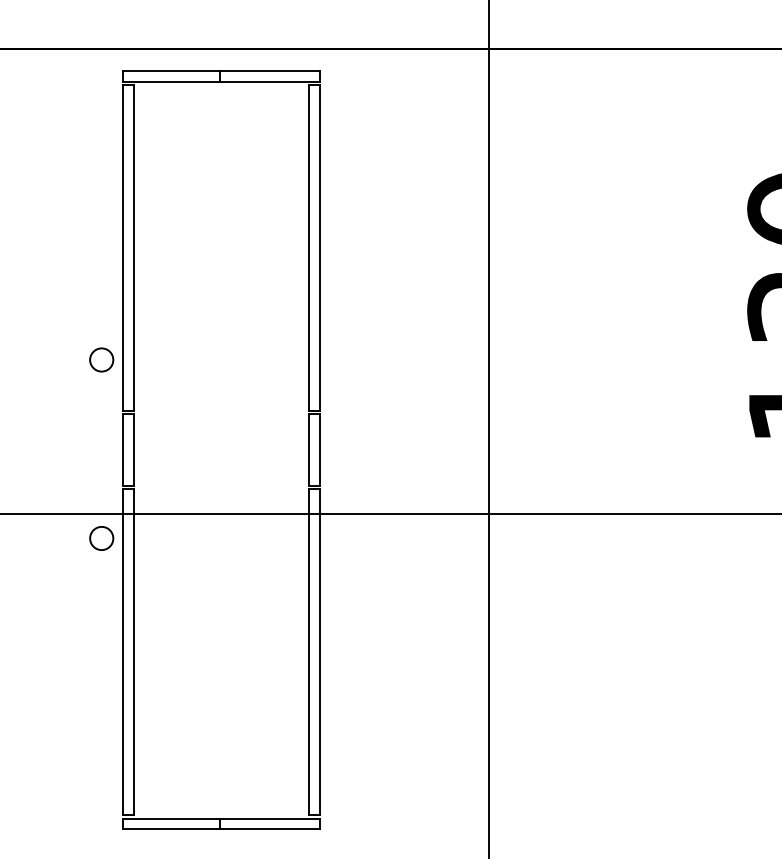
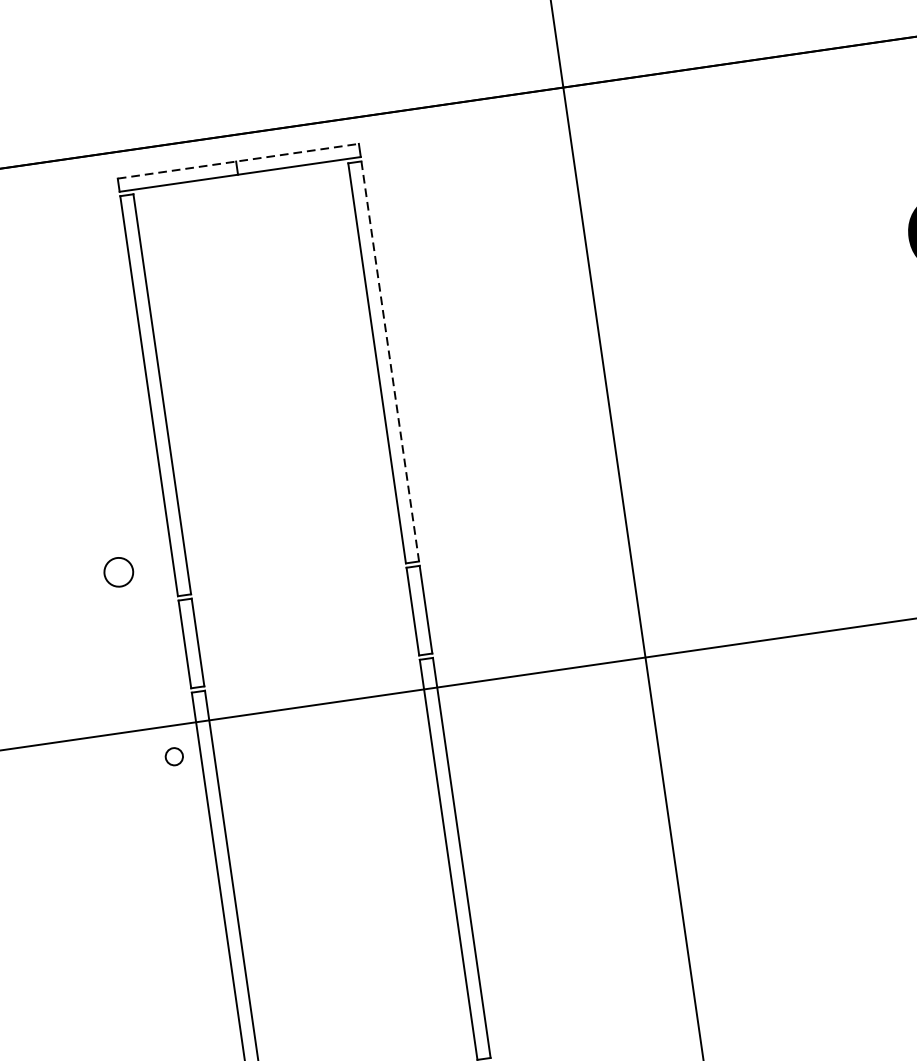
line: (221, 70) -> (238, 160), solid -> dashed
line: (319, 248) -> (390, 362), solid -> dashed
circle: (101, 359) -> (118, 571), moved
circle: (101, 538) -> (173, 756), size x0.6

